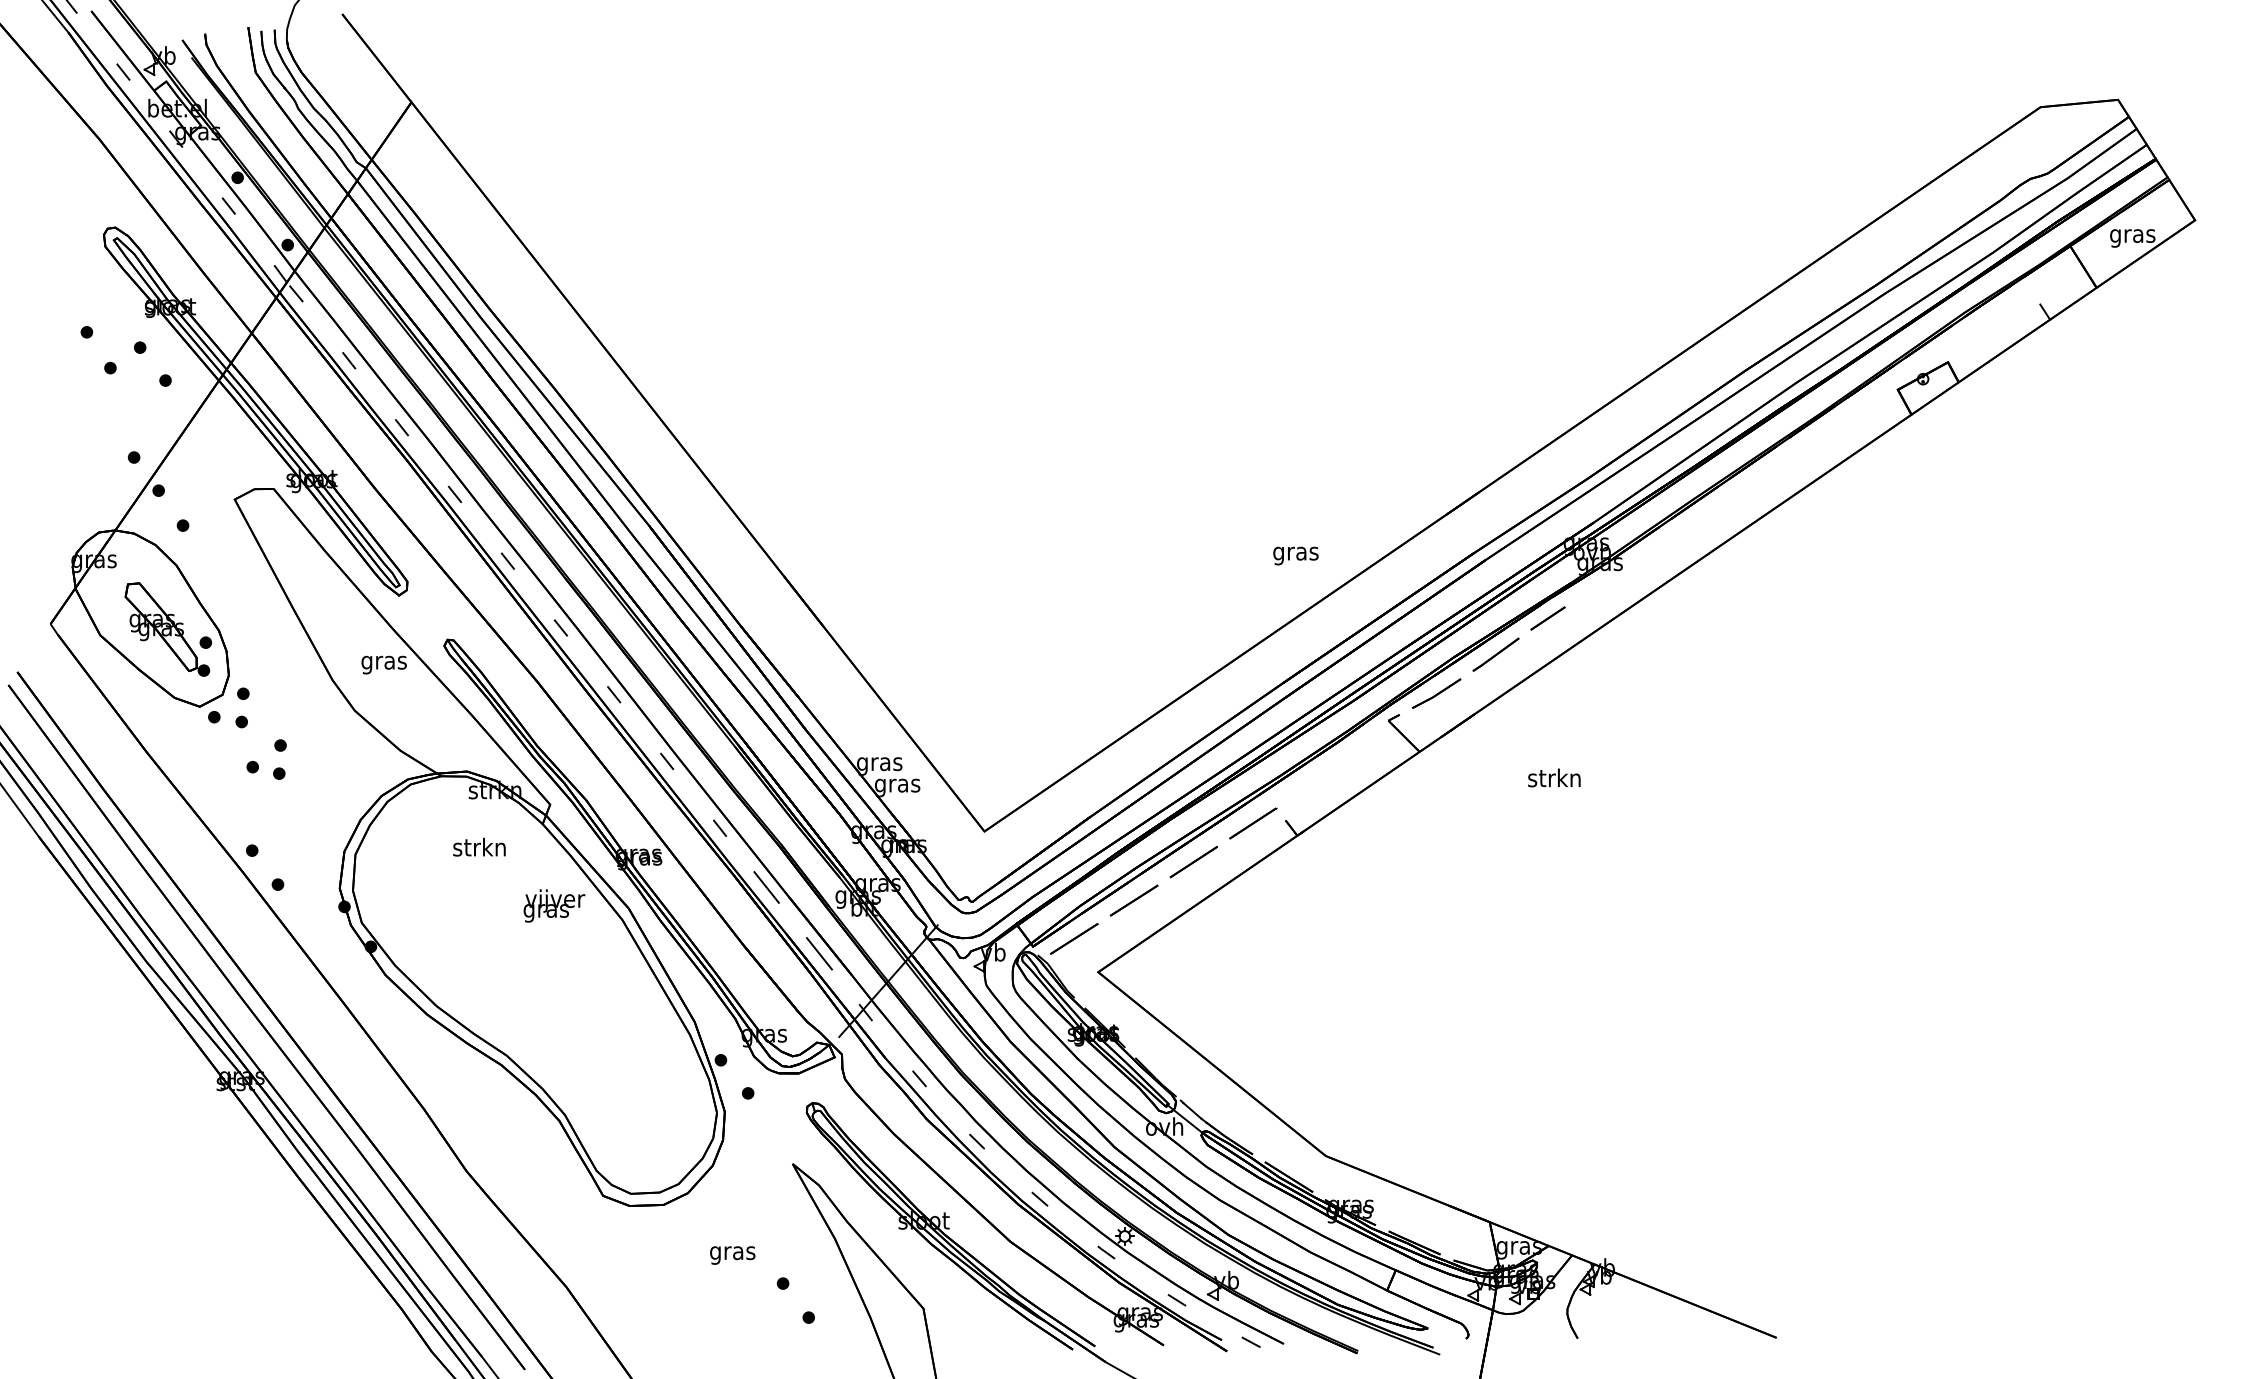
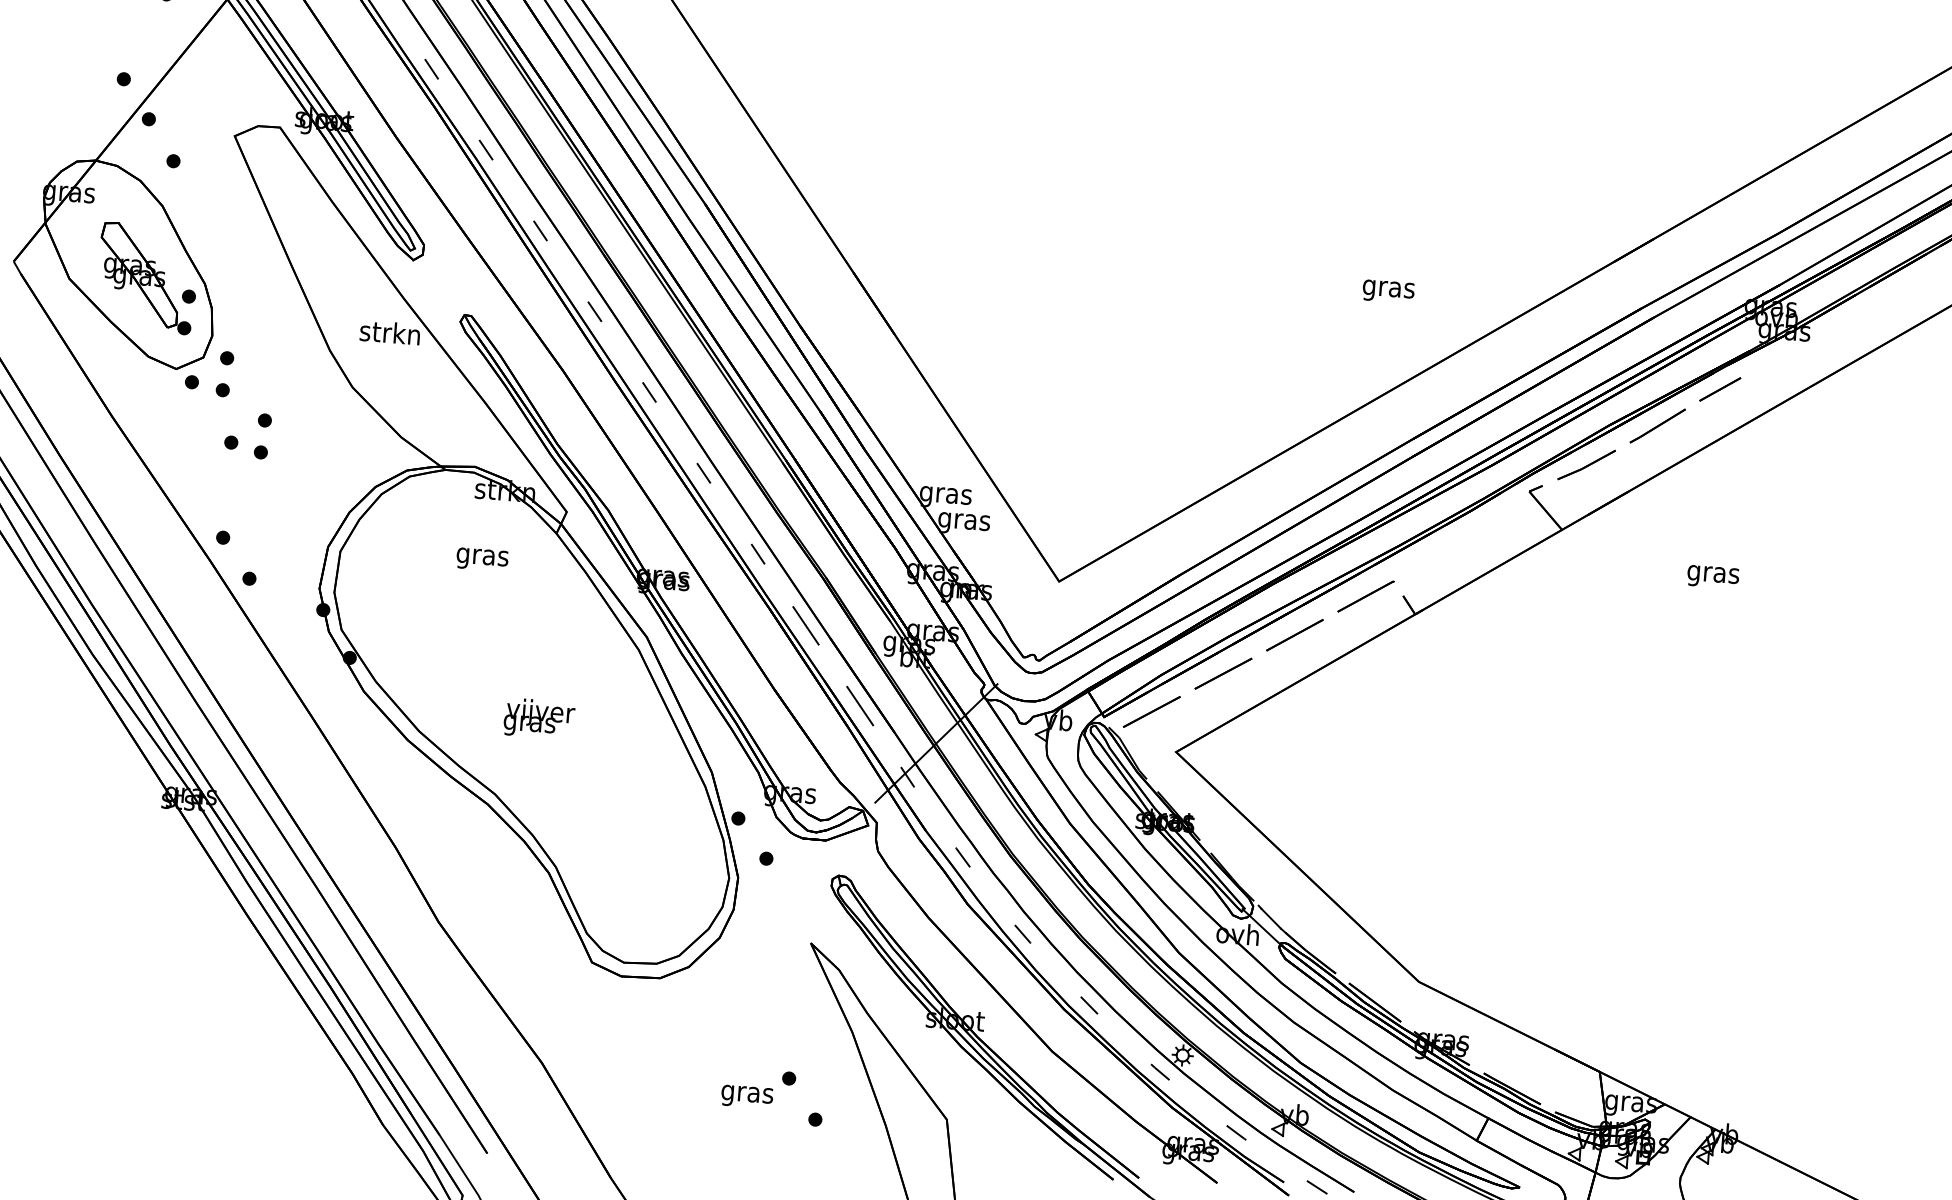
text: (1295, 555) -> (1388, 291), moved
text: (383, 662) -> (389, 335), gras -> strkn
text: (1554, 780) -> (1713, 574), strkn -> gras
text: (479, 849) -> (482, 556), strkn -> gras
text: (554, 905) -> (539, 718), moved
text: (732, 1255) -> (746, 1096), moved

